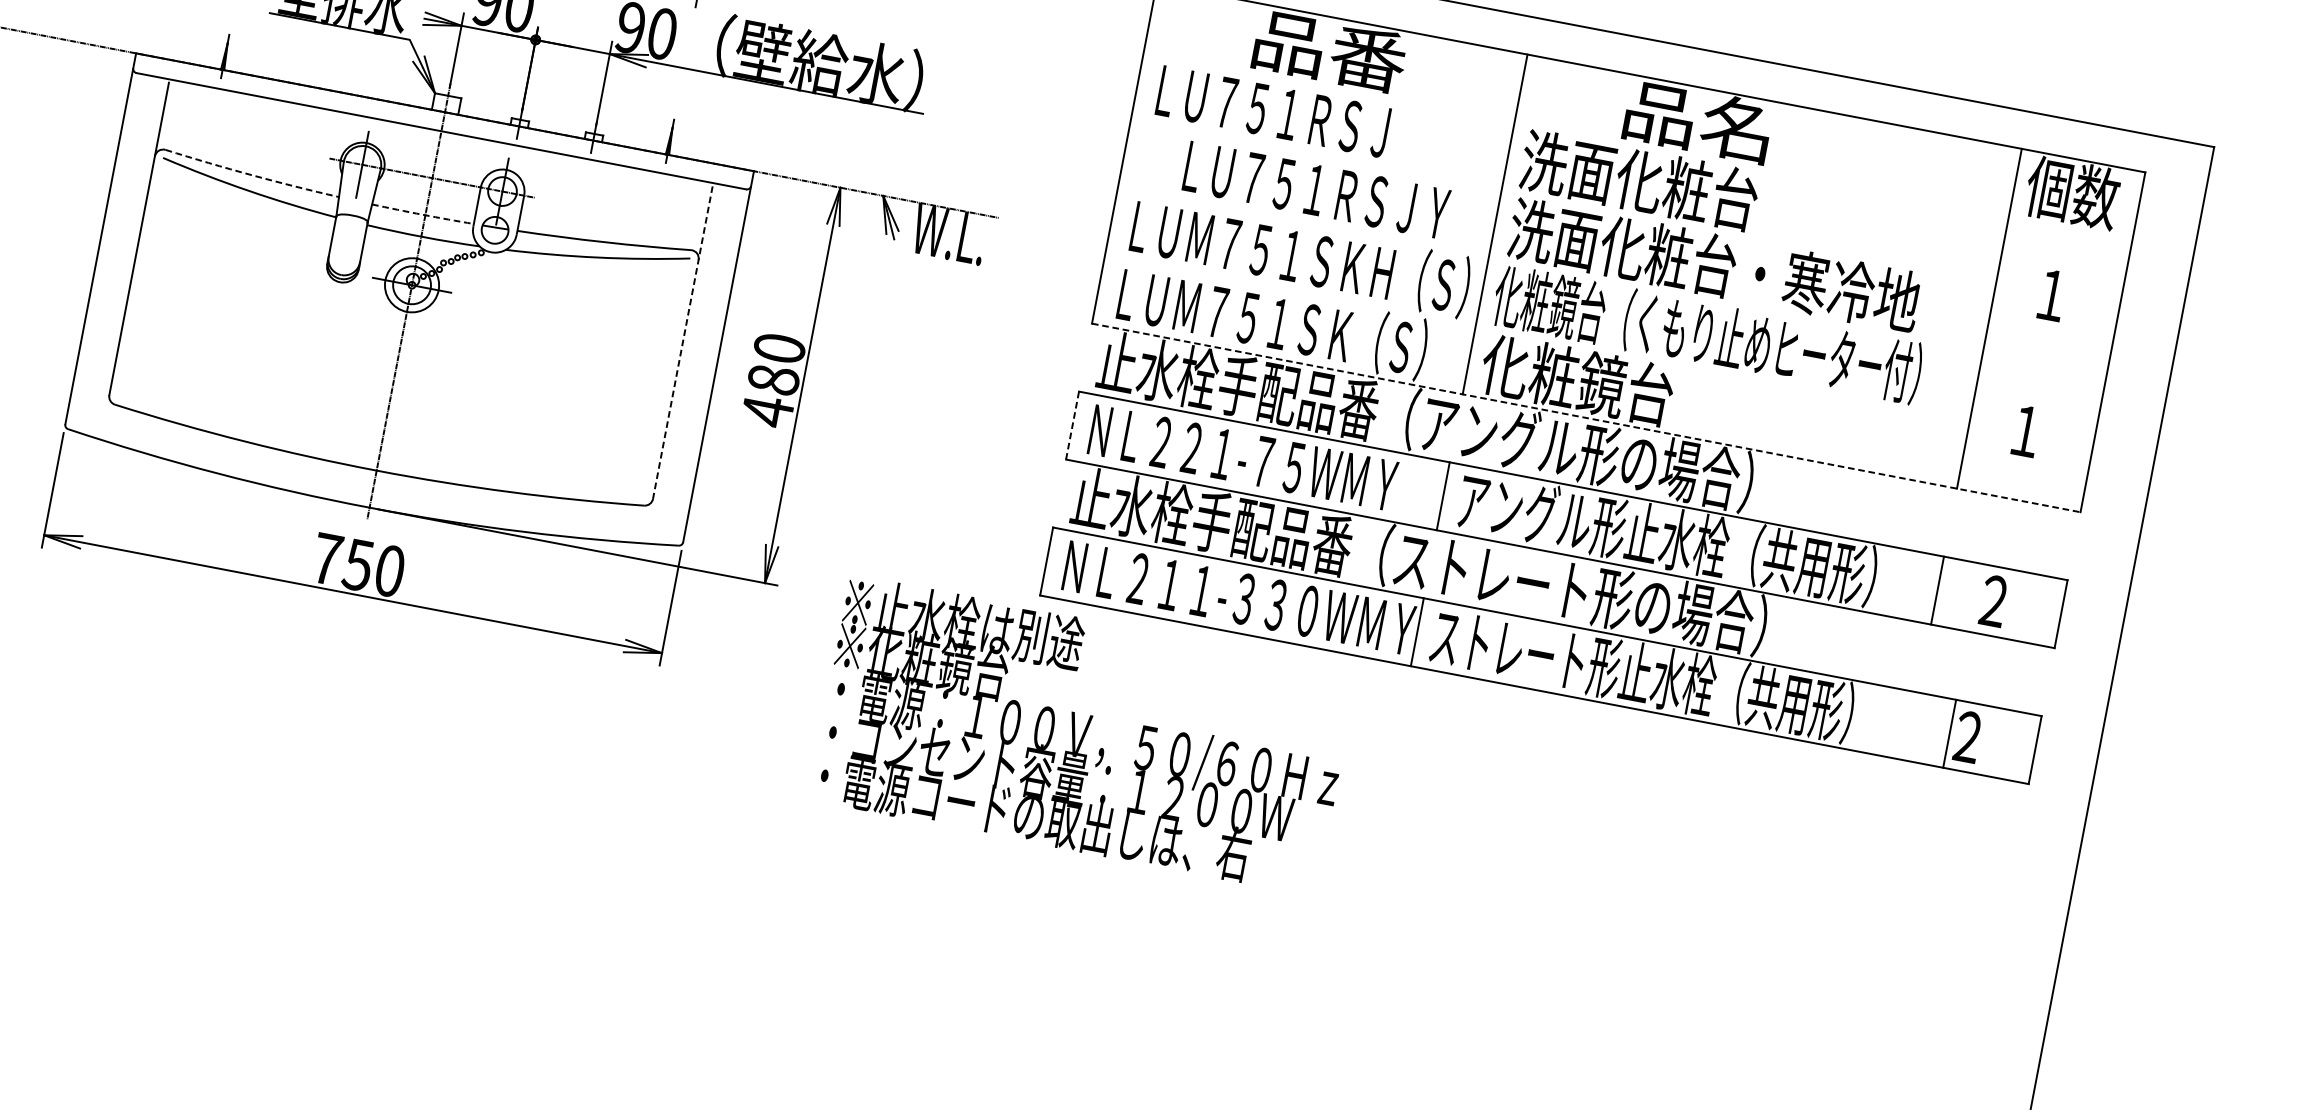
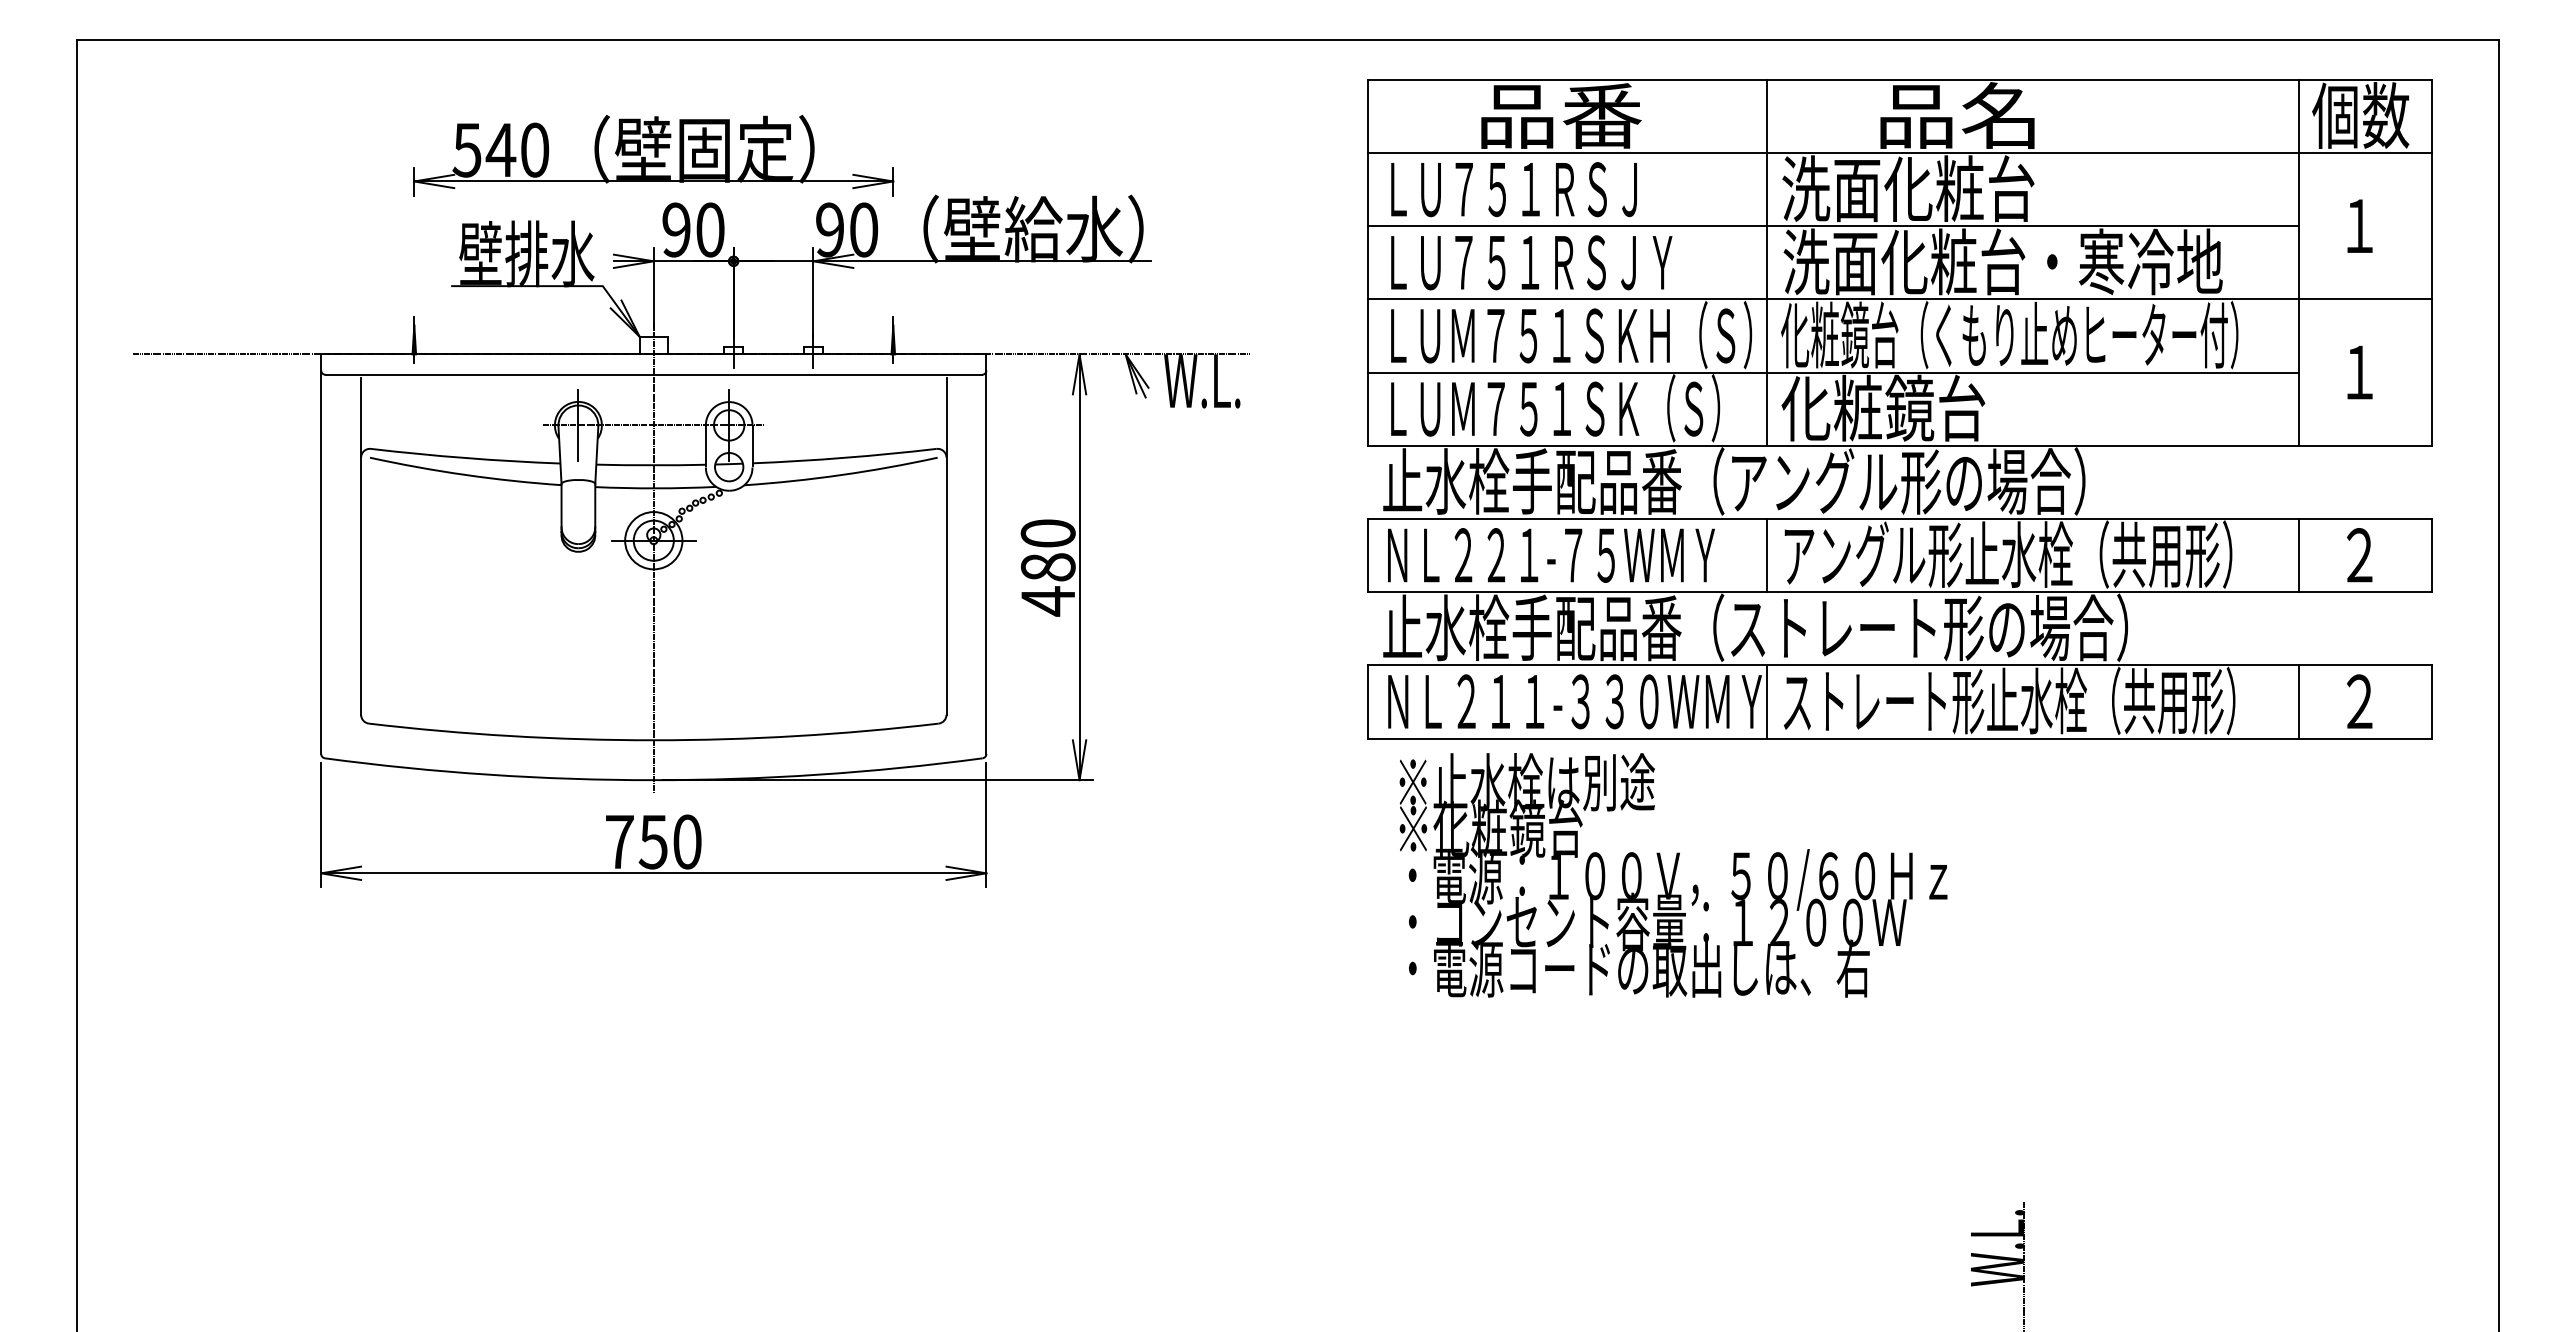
line: (1637, 146) -> (1899, 153), added
arc: (251, 175) -> (465, 458), dashed -> solid
text: (1316, 190) -> (1531, 262), moved
line: (1563, 202) -> (1833, 226), added
arc: (423, 215) -> (651, 465), dashed -> solid
line: (1611, 281) -> (1899, 299), added
line: (1537, 338) -> (1833, 372), added
line: (682, 343) -> (946, 547), dashed -> solid
line: (1586, 417) -> (1900, 445), dashed -> solid
line: (1072, 425) -> (1367, 555), dashed -> solid
line: (1950, 733) -> (2299, 701), moved
text: (1083, 735) -> (1673, 875), moved

